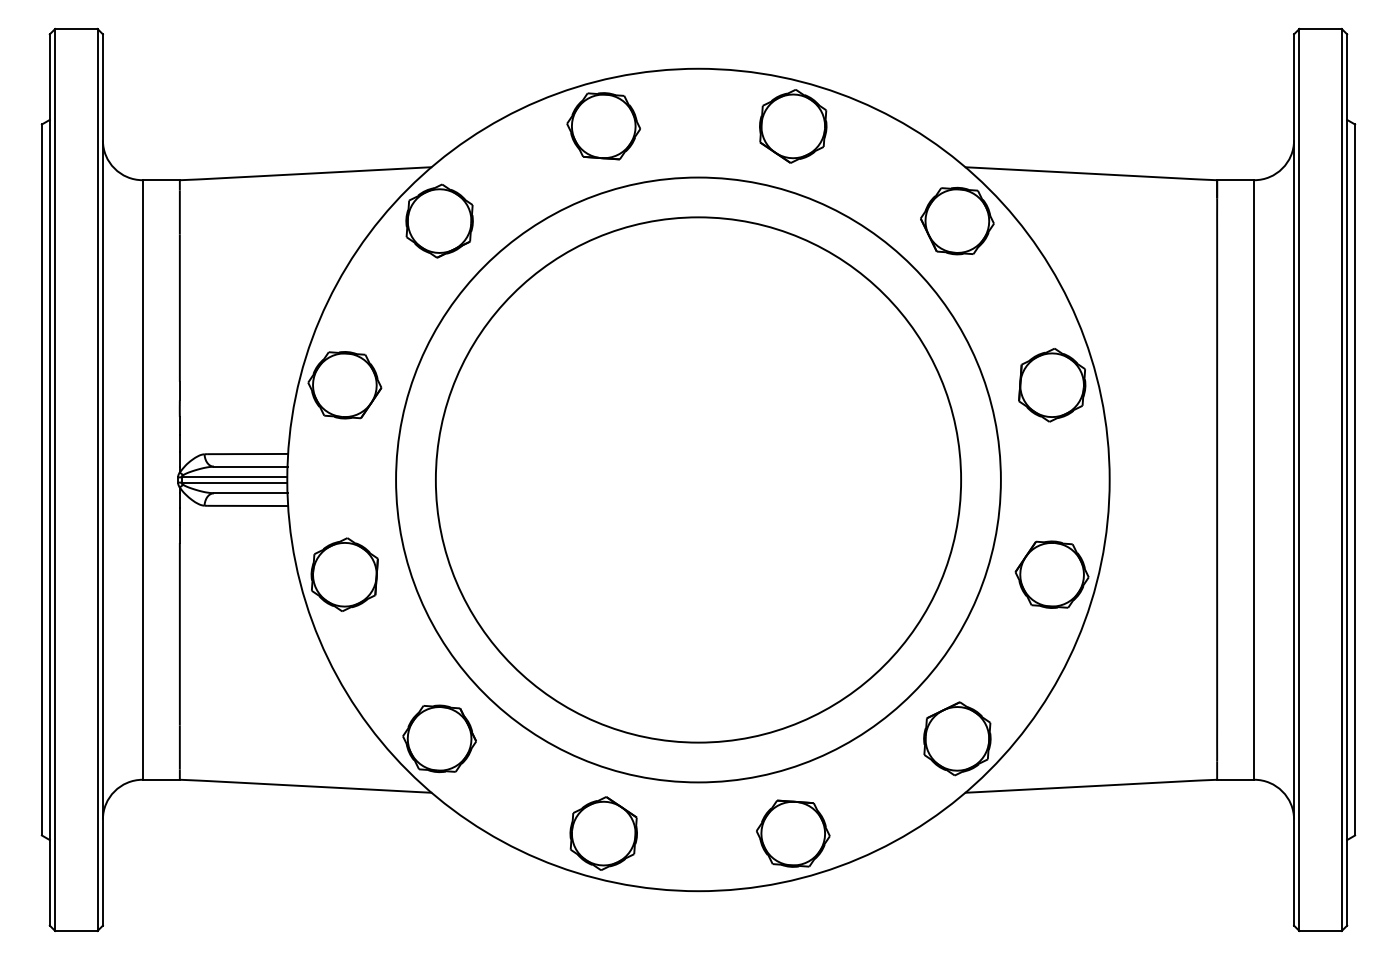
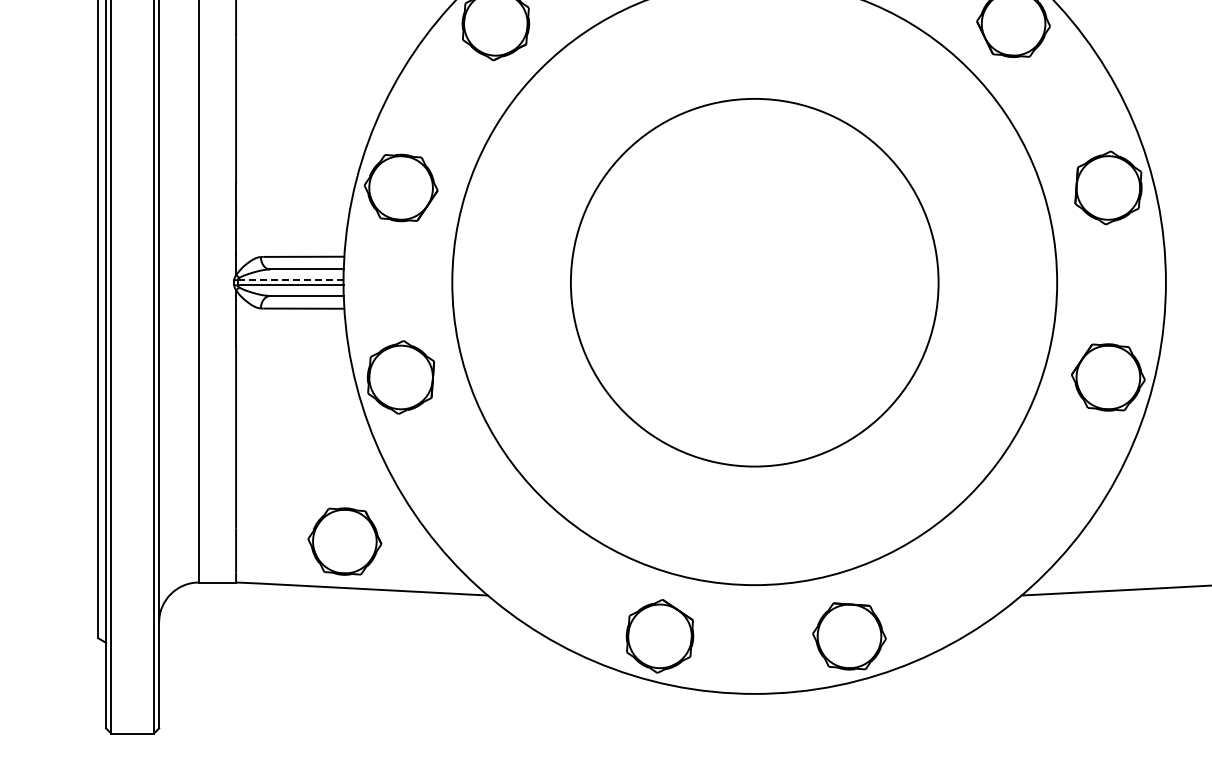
line: (234, 477) -> (290, 280), solid -> dashed
circle: (698, 479) -> (754, 282), size x0.7
part: (439, 738) -> (344, 541), moved
part: (957, 738) -> (1013, 541), removed

